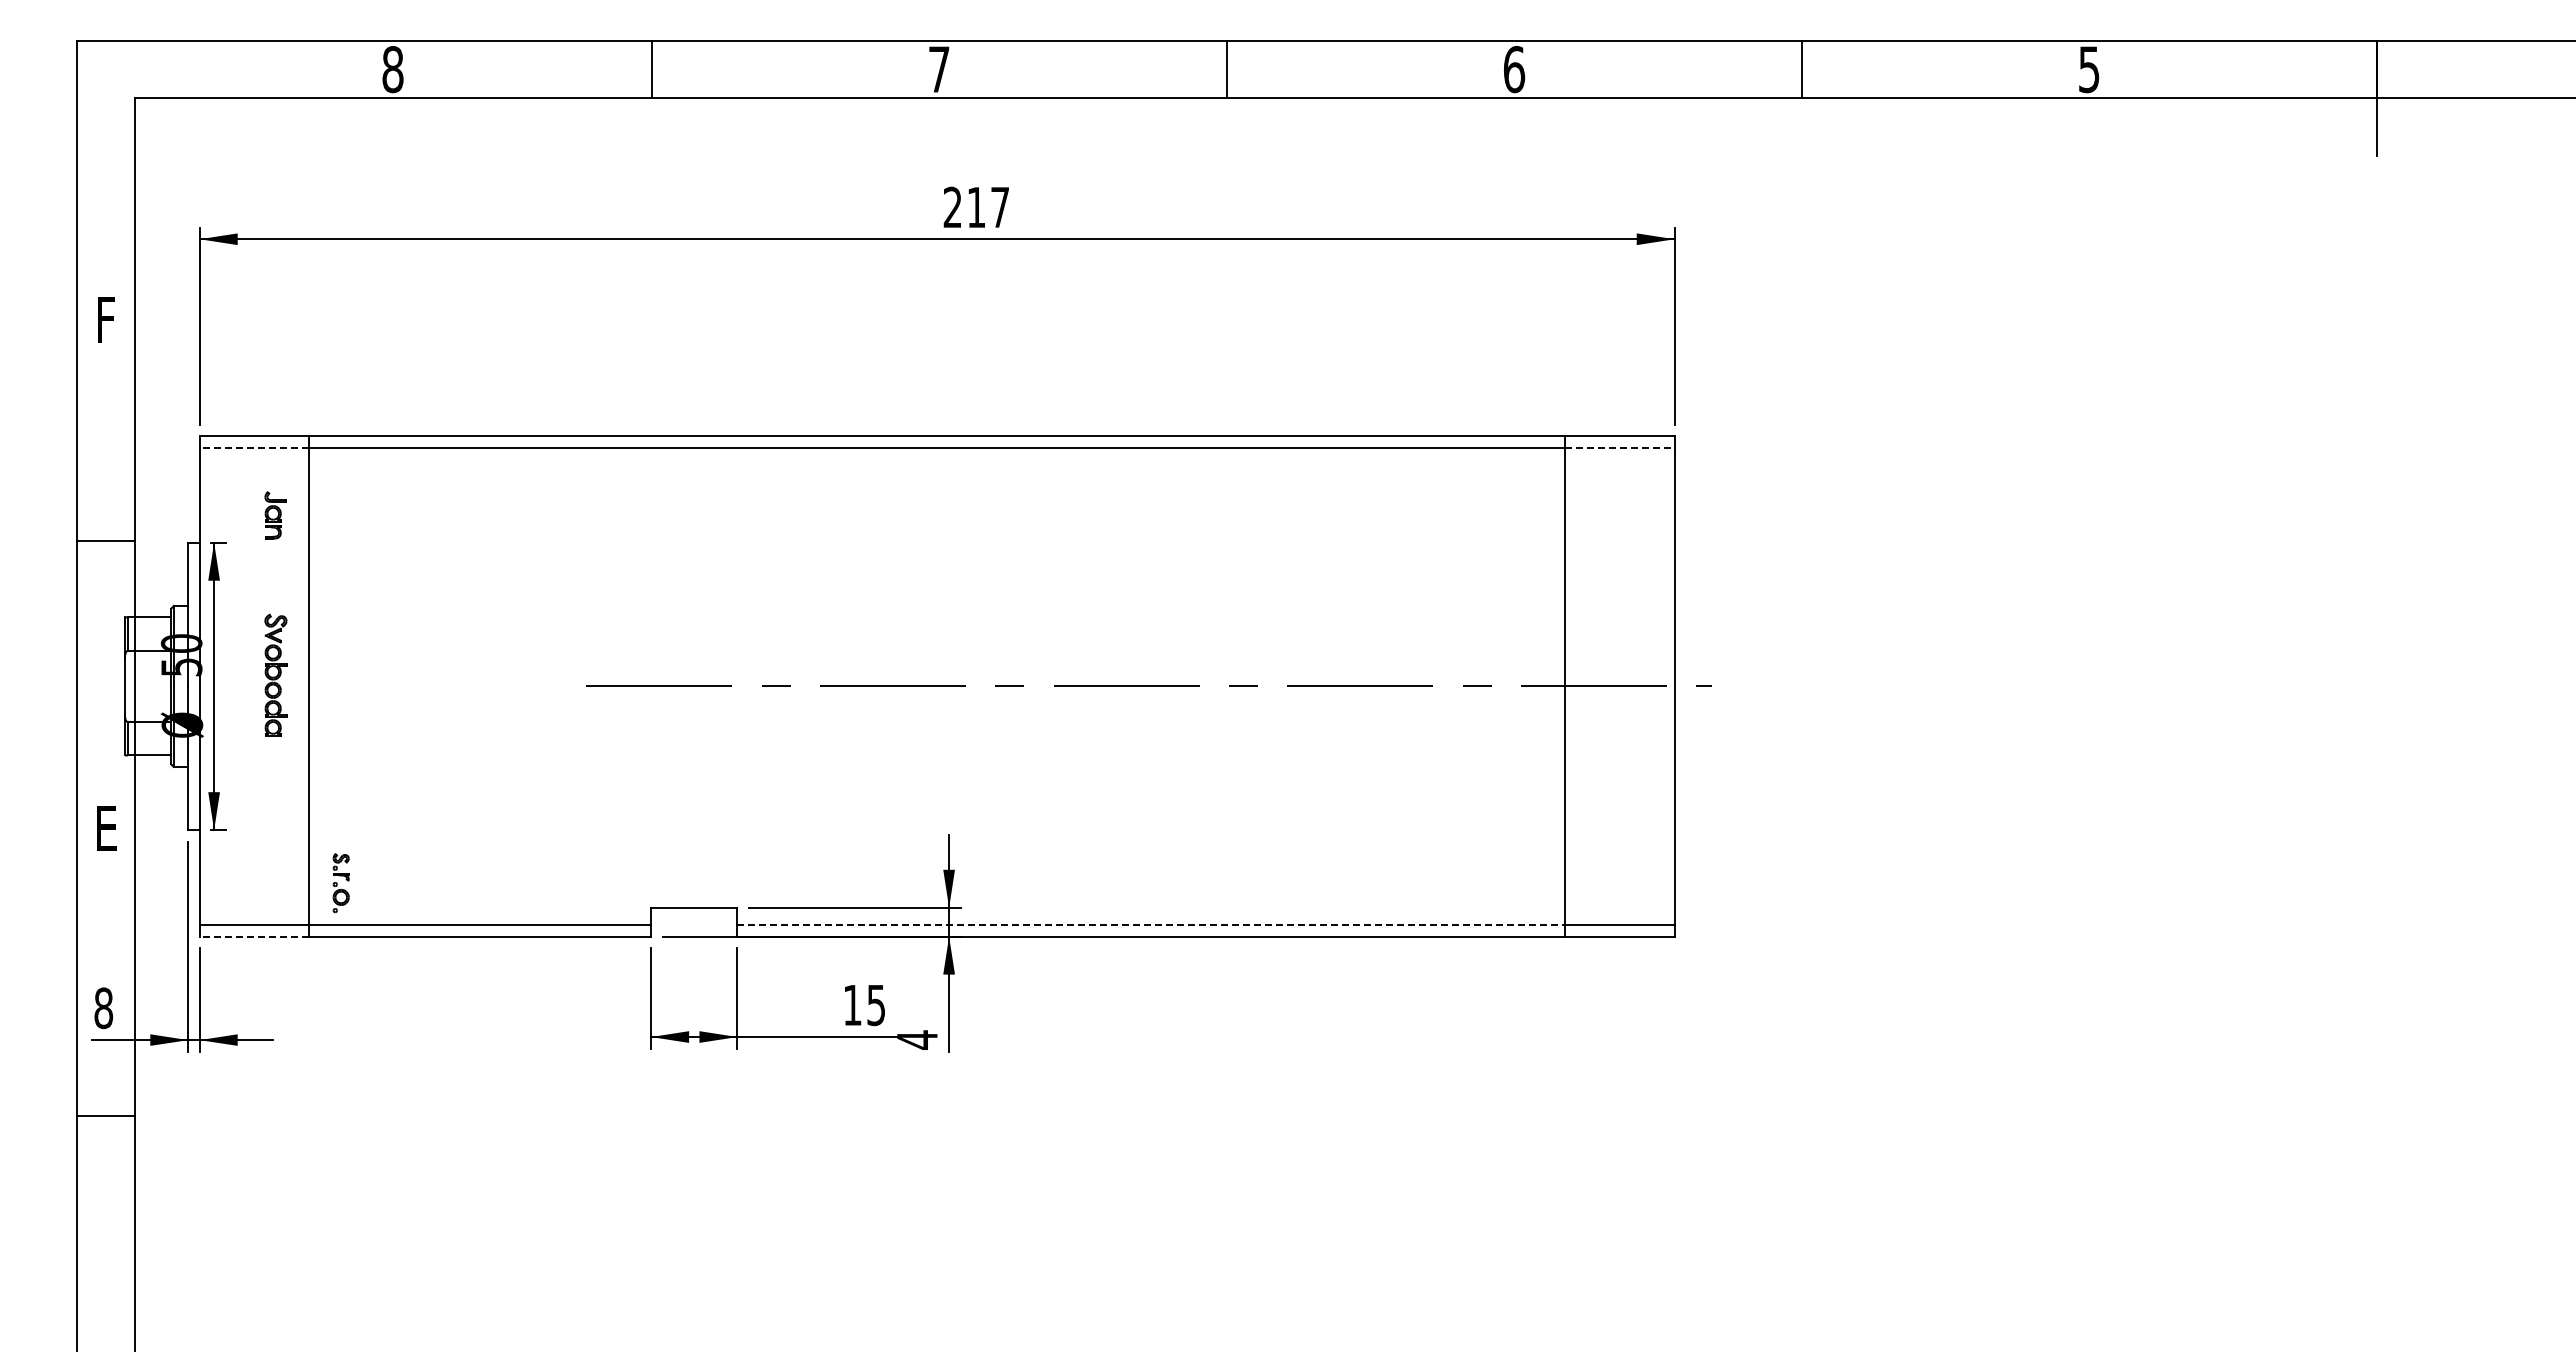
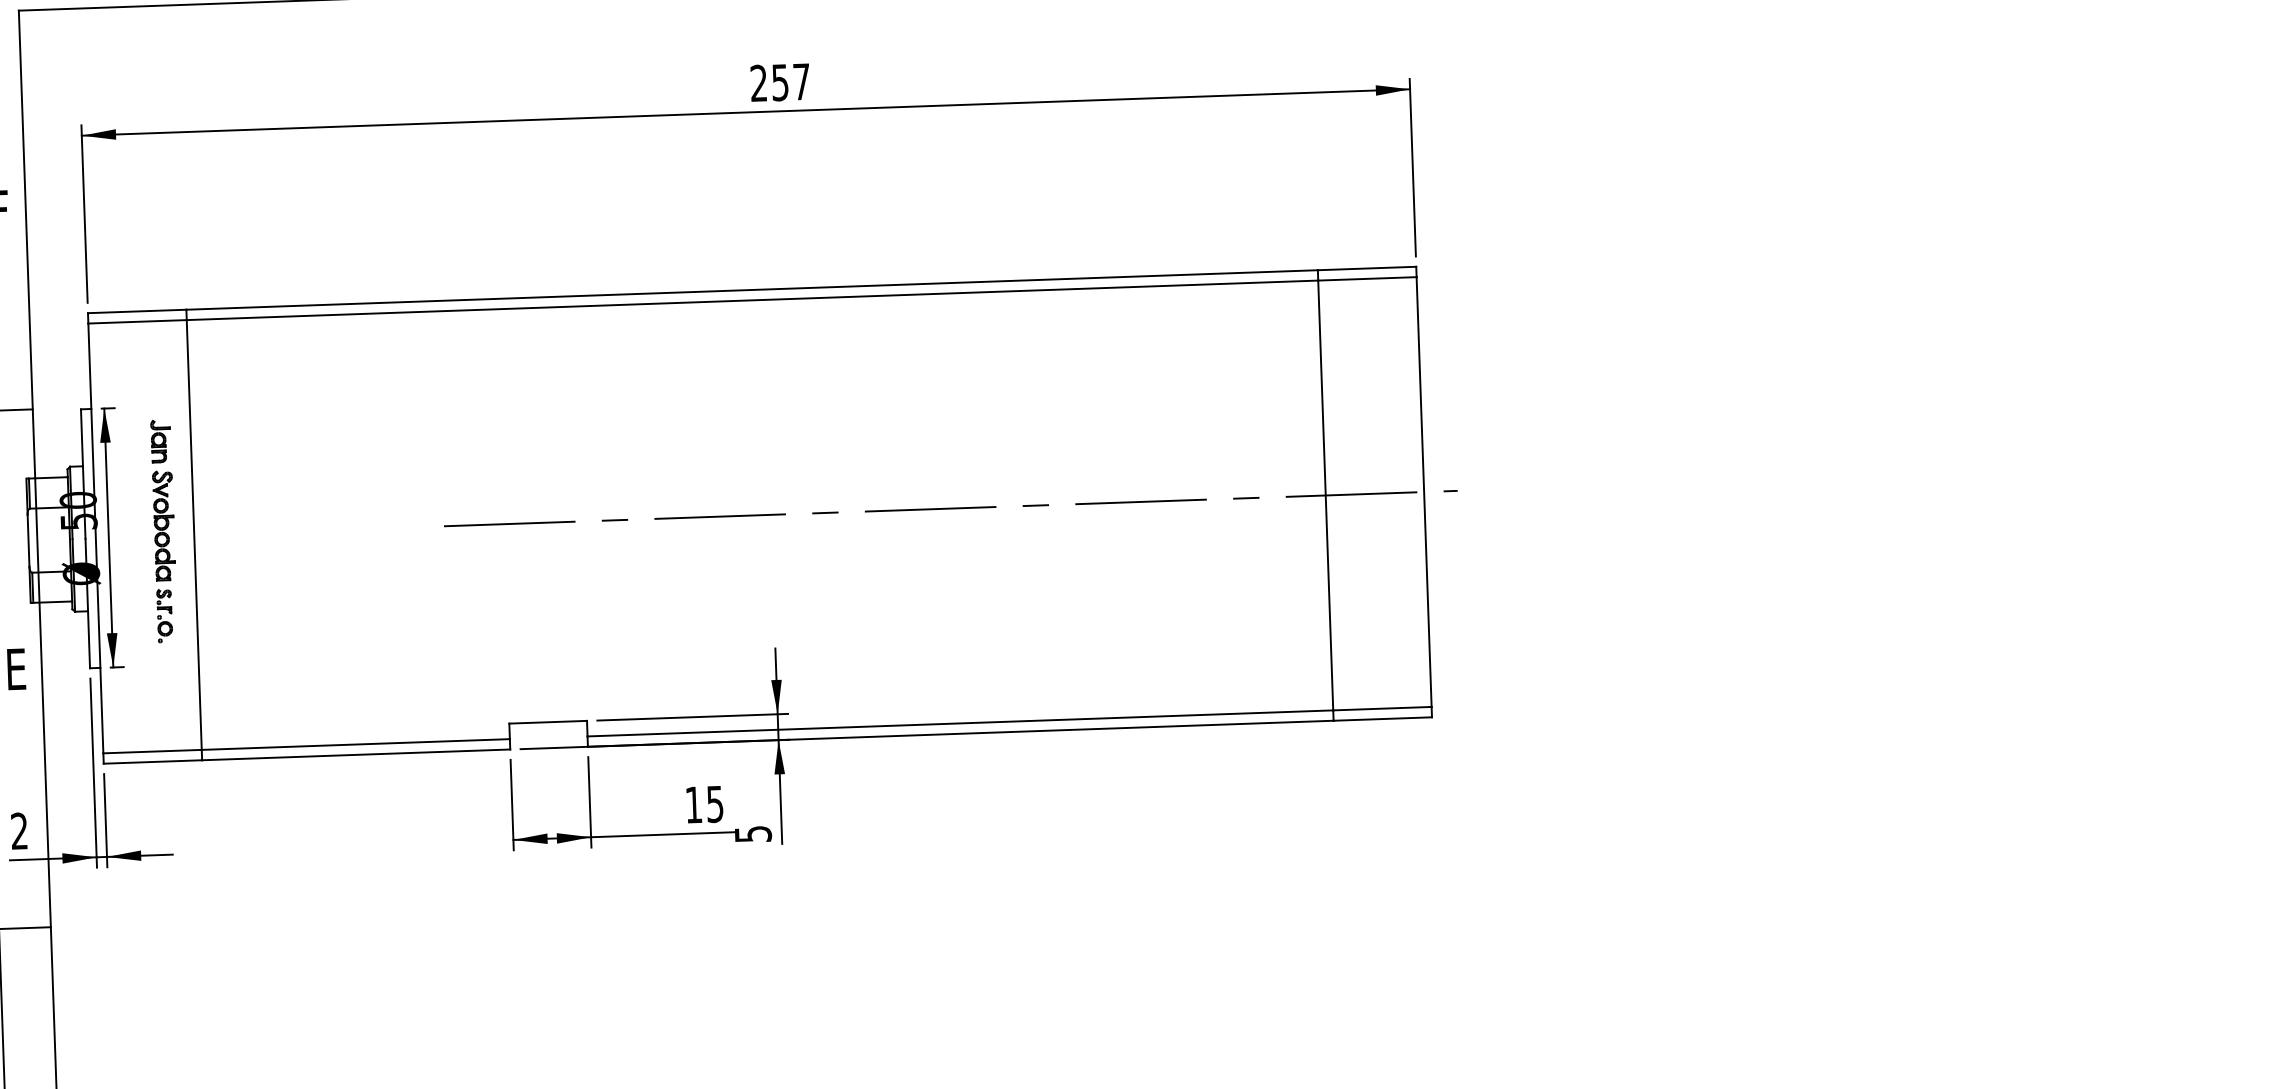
text: (976, 207) -> (780, 82), 217 -> 257
line: (254, 447) -> (137, 321), dashed -> solid
line: (1620, 447) -> (1367, 278), dashed -> solid
part: (275, 515) -> (160, 441), moved
part: (340, 883) -> (164, 616), moved
line: (1151, 925) -> (960, 723), dashed -> solid
line: (254, 936) -> (153, 761), dashed -> solid
text: (103, 1008) -> (19, 831), 8 -> 2
text: (917, 1039) -> (753, 833), 4 -> 5

